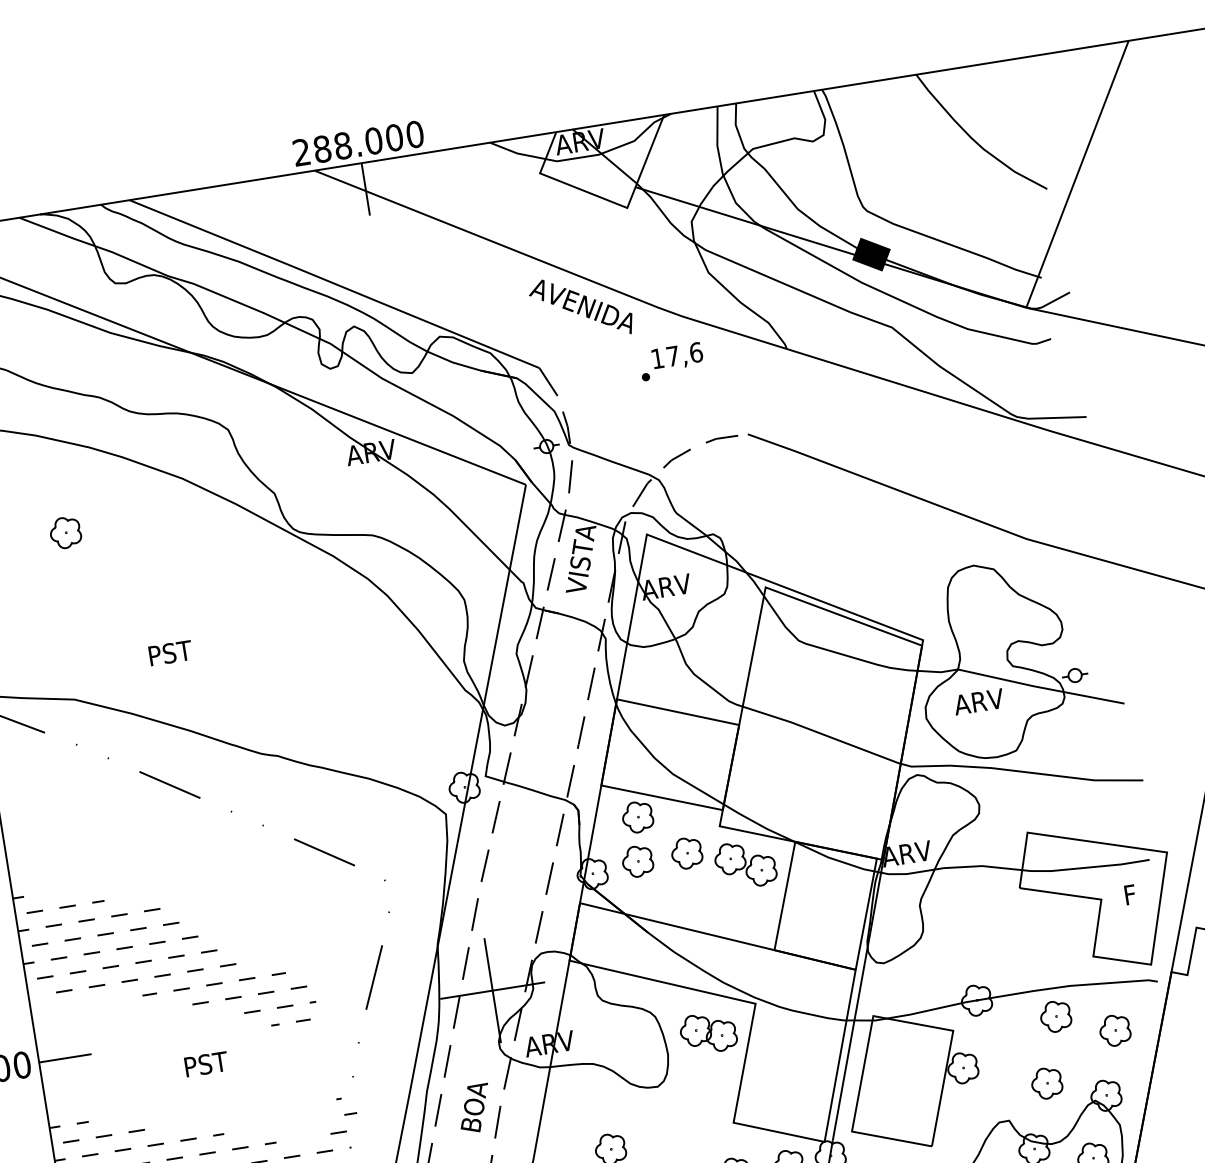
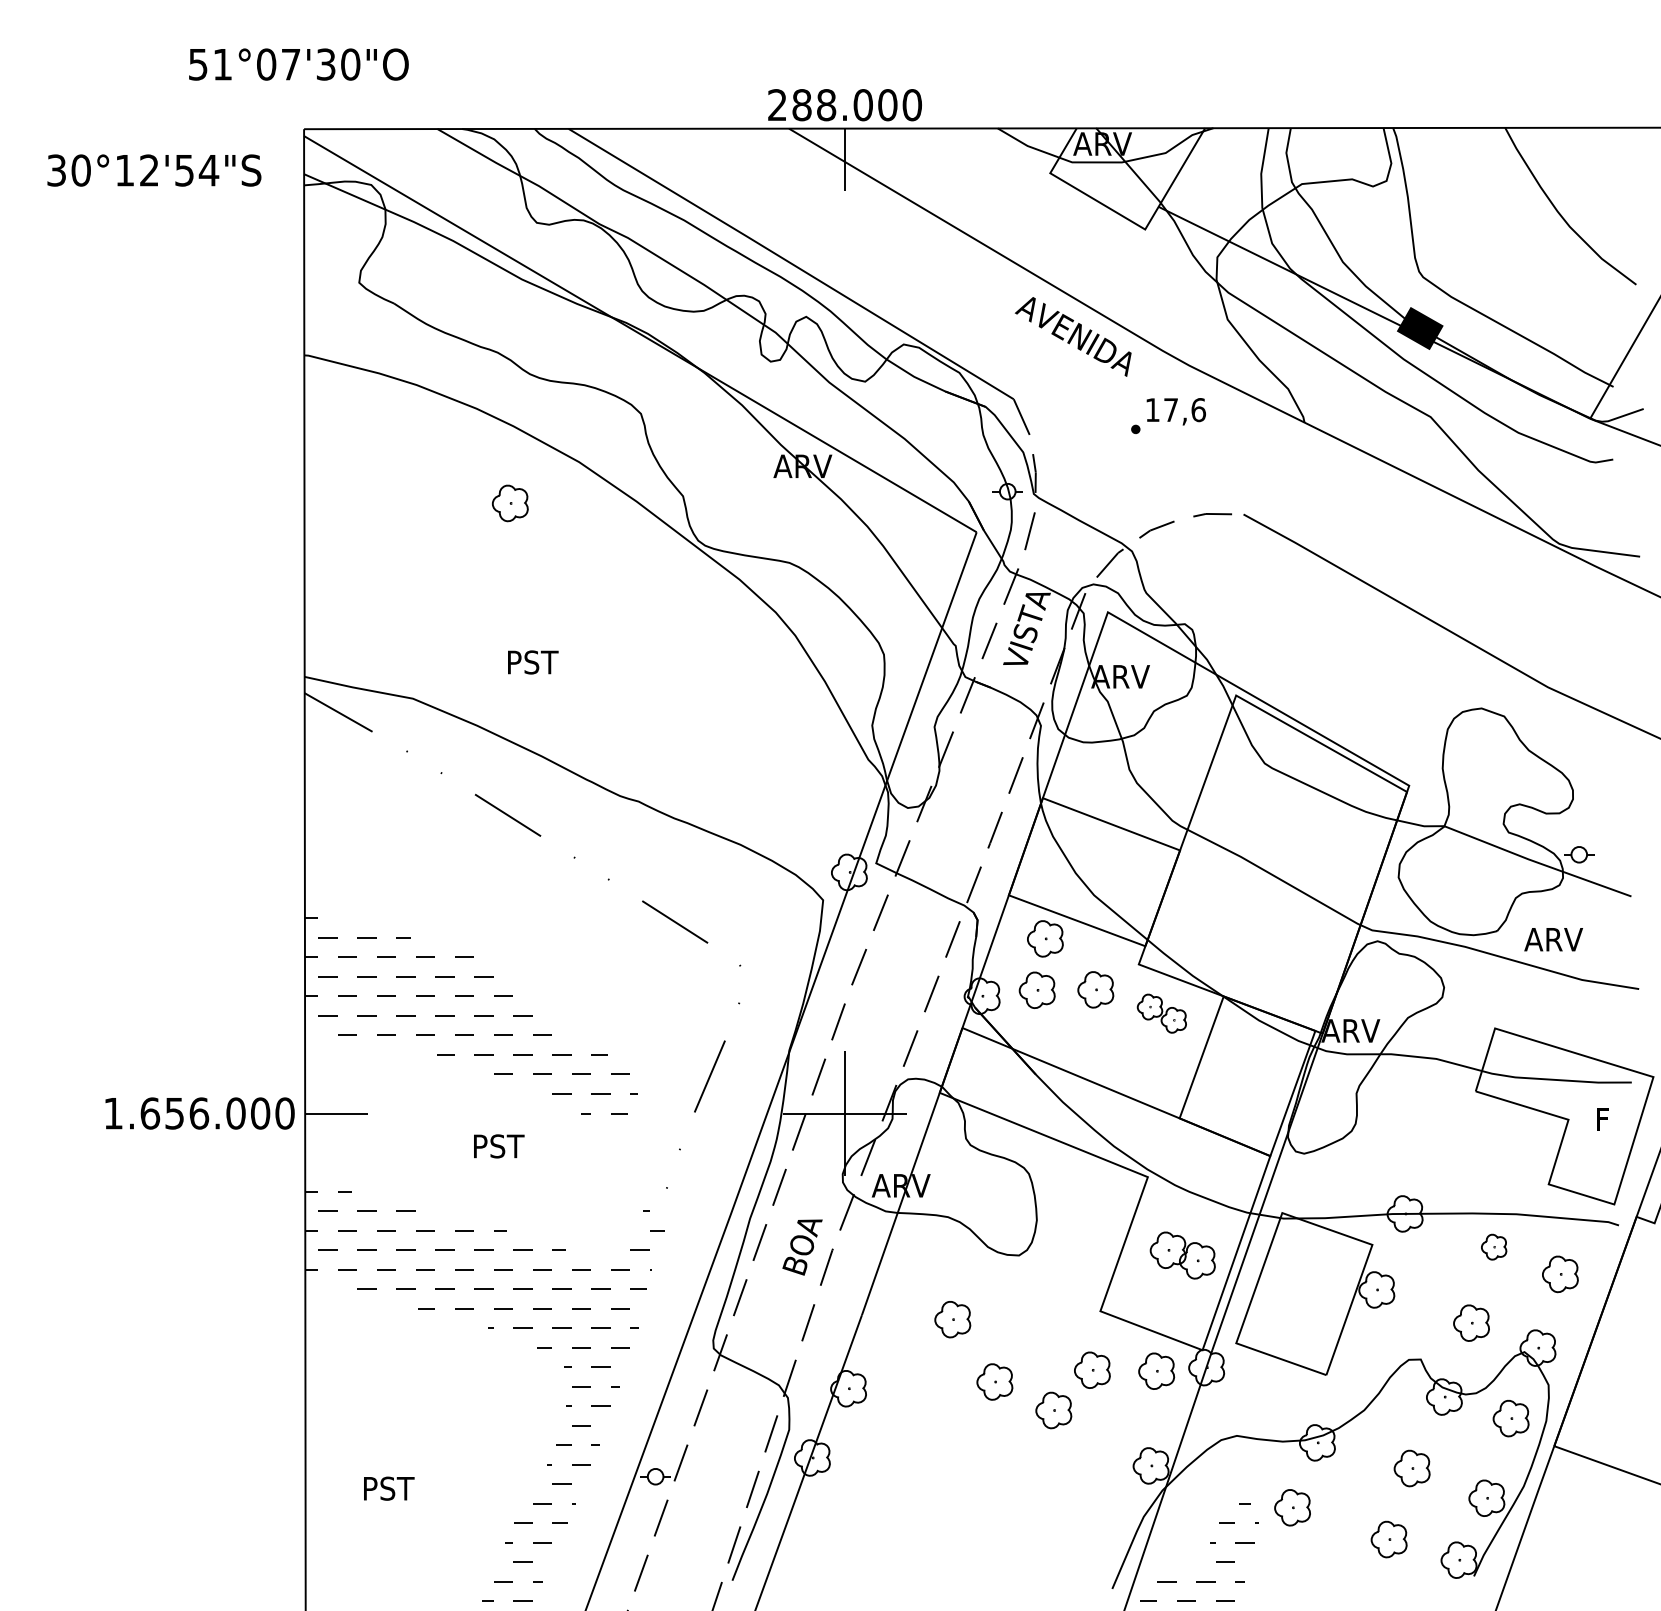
part: (65, 532) -> (510, 503), moved
text: (978, 701) -> (1553, 939), moved
part: (745, 864) -> (1161, 1013), size x0.7
part: (1055, 1016) -> (1493, 1246), size x0.7
part: (708, 1033) -> (1182, 1255), moved

